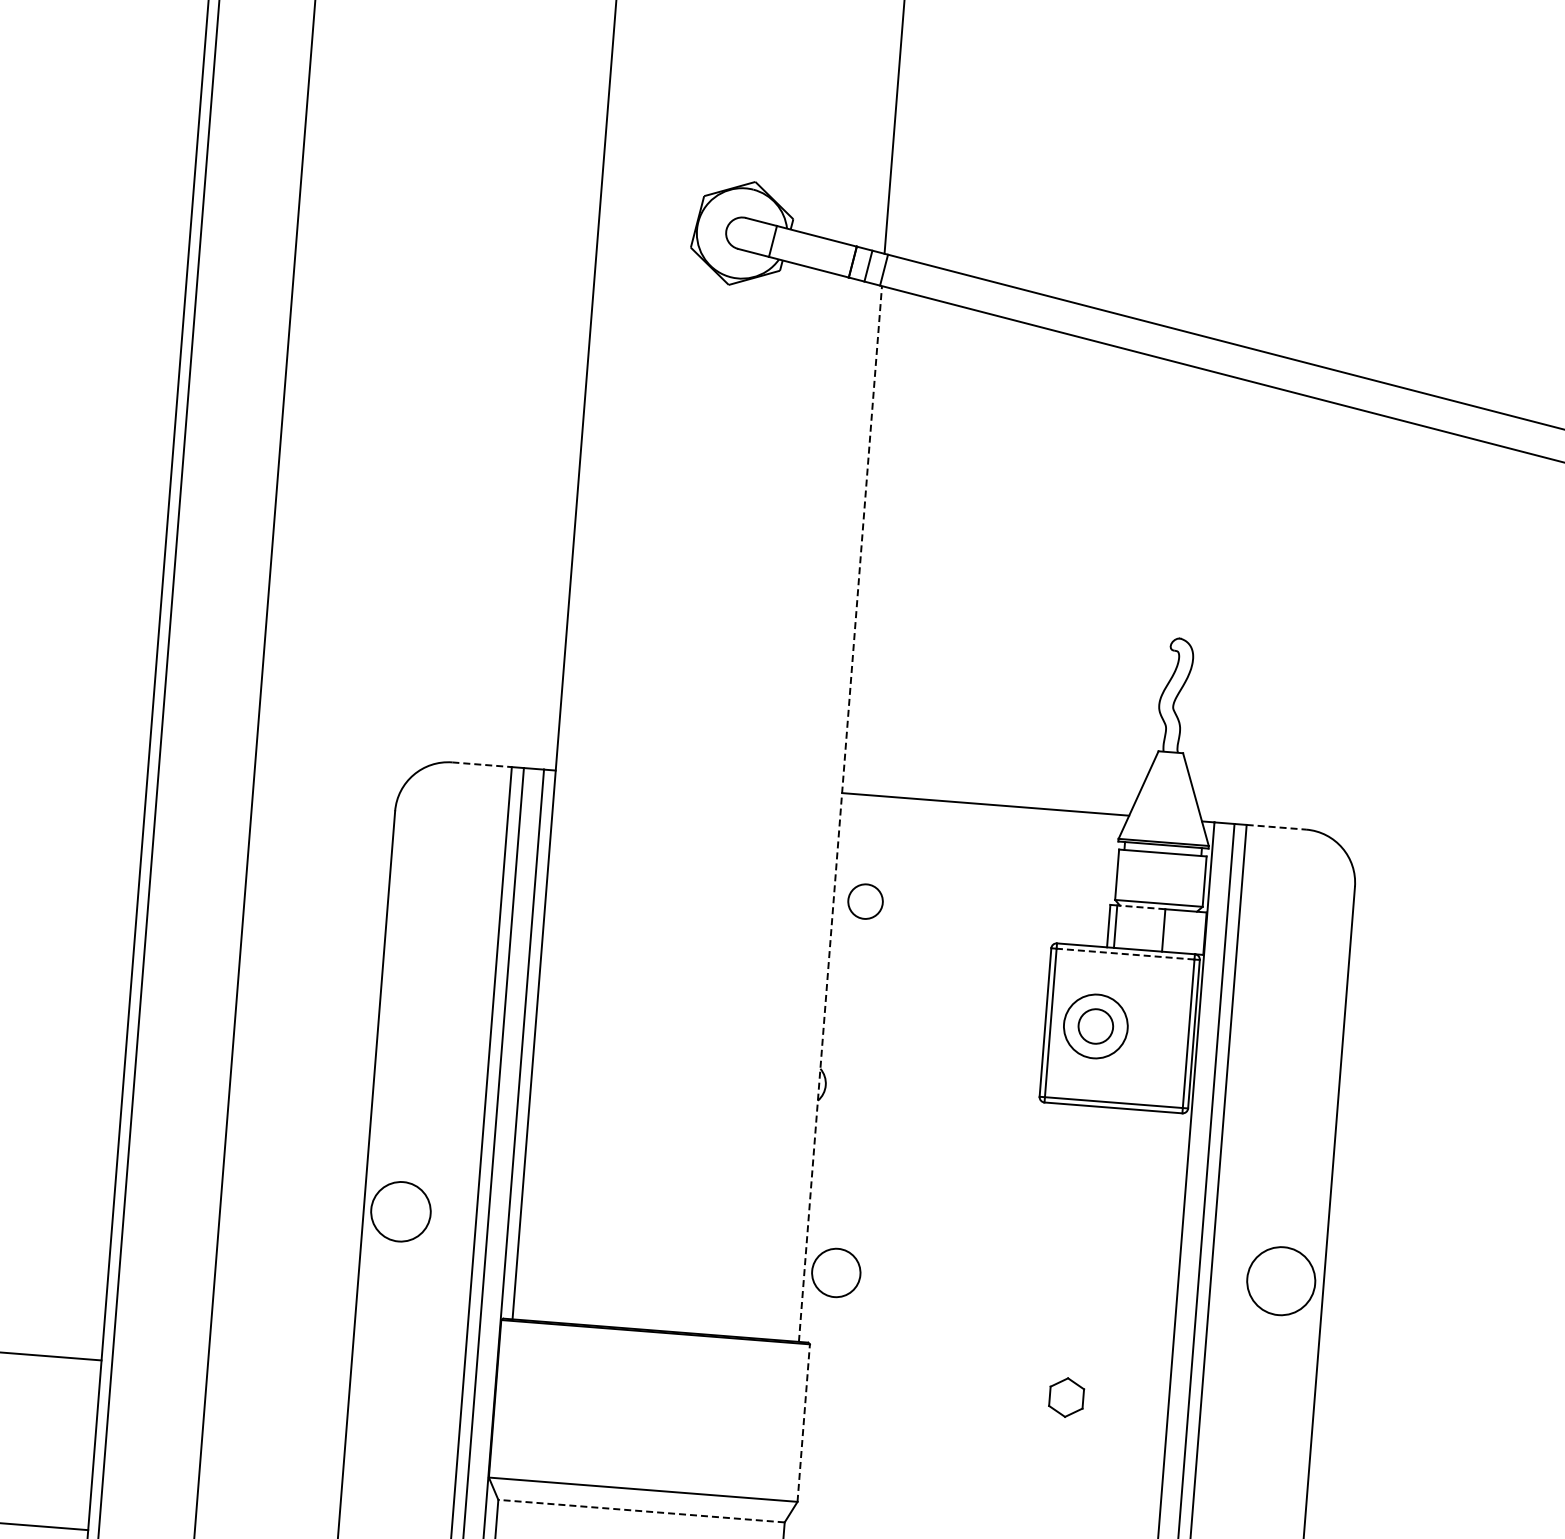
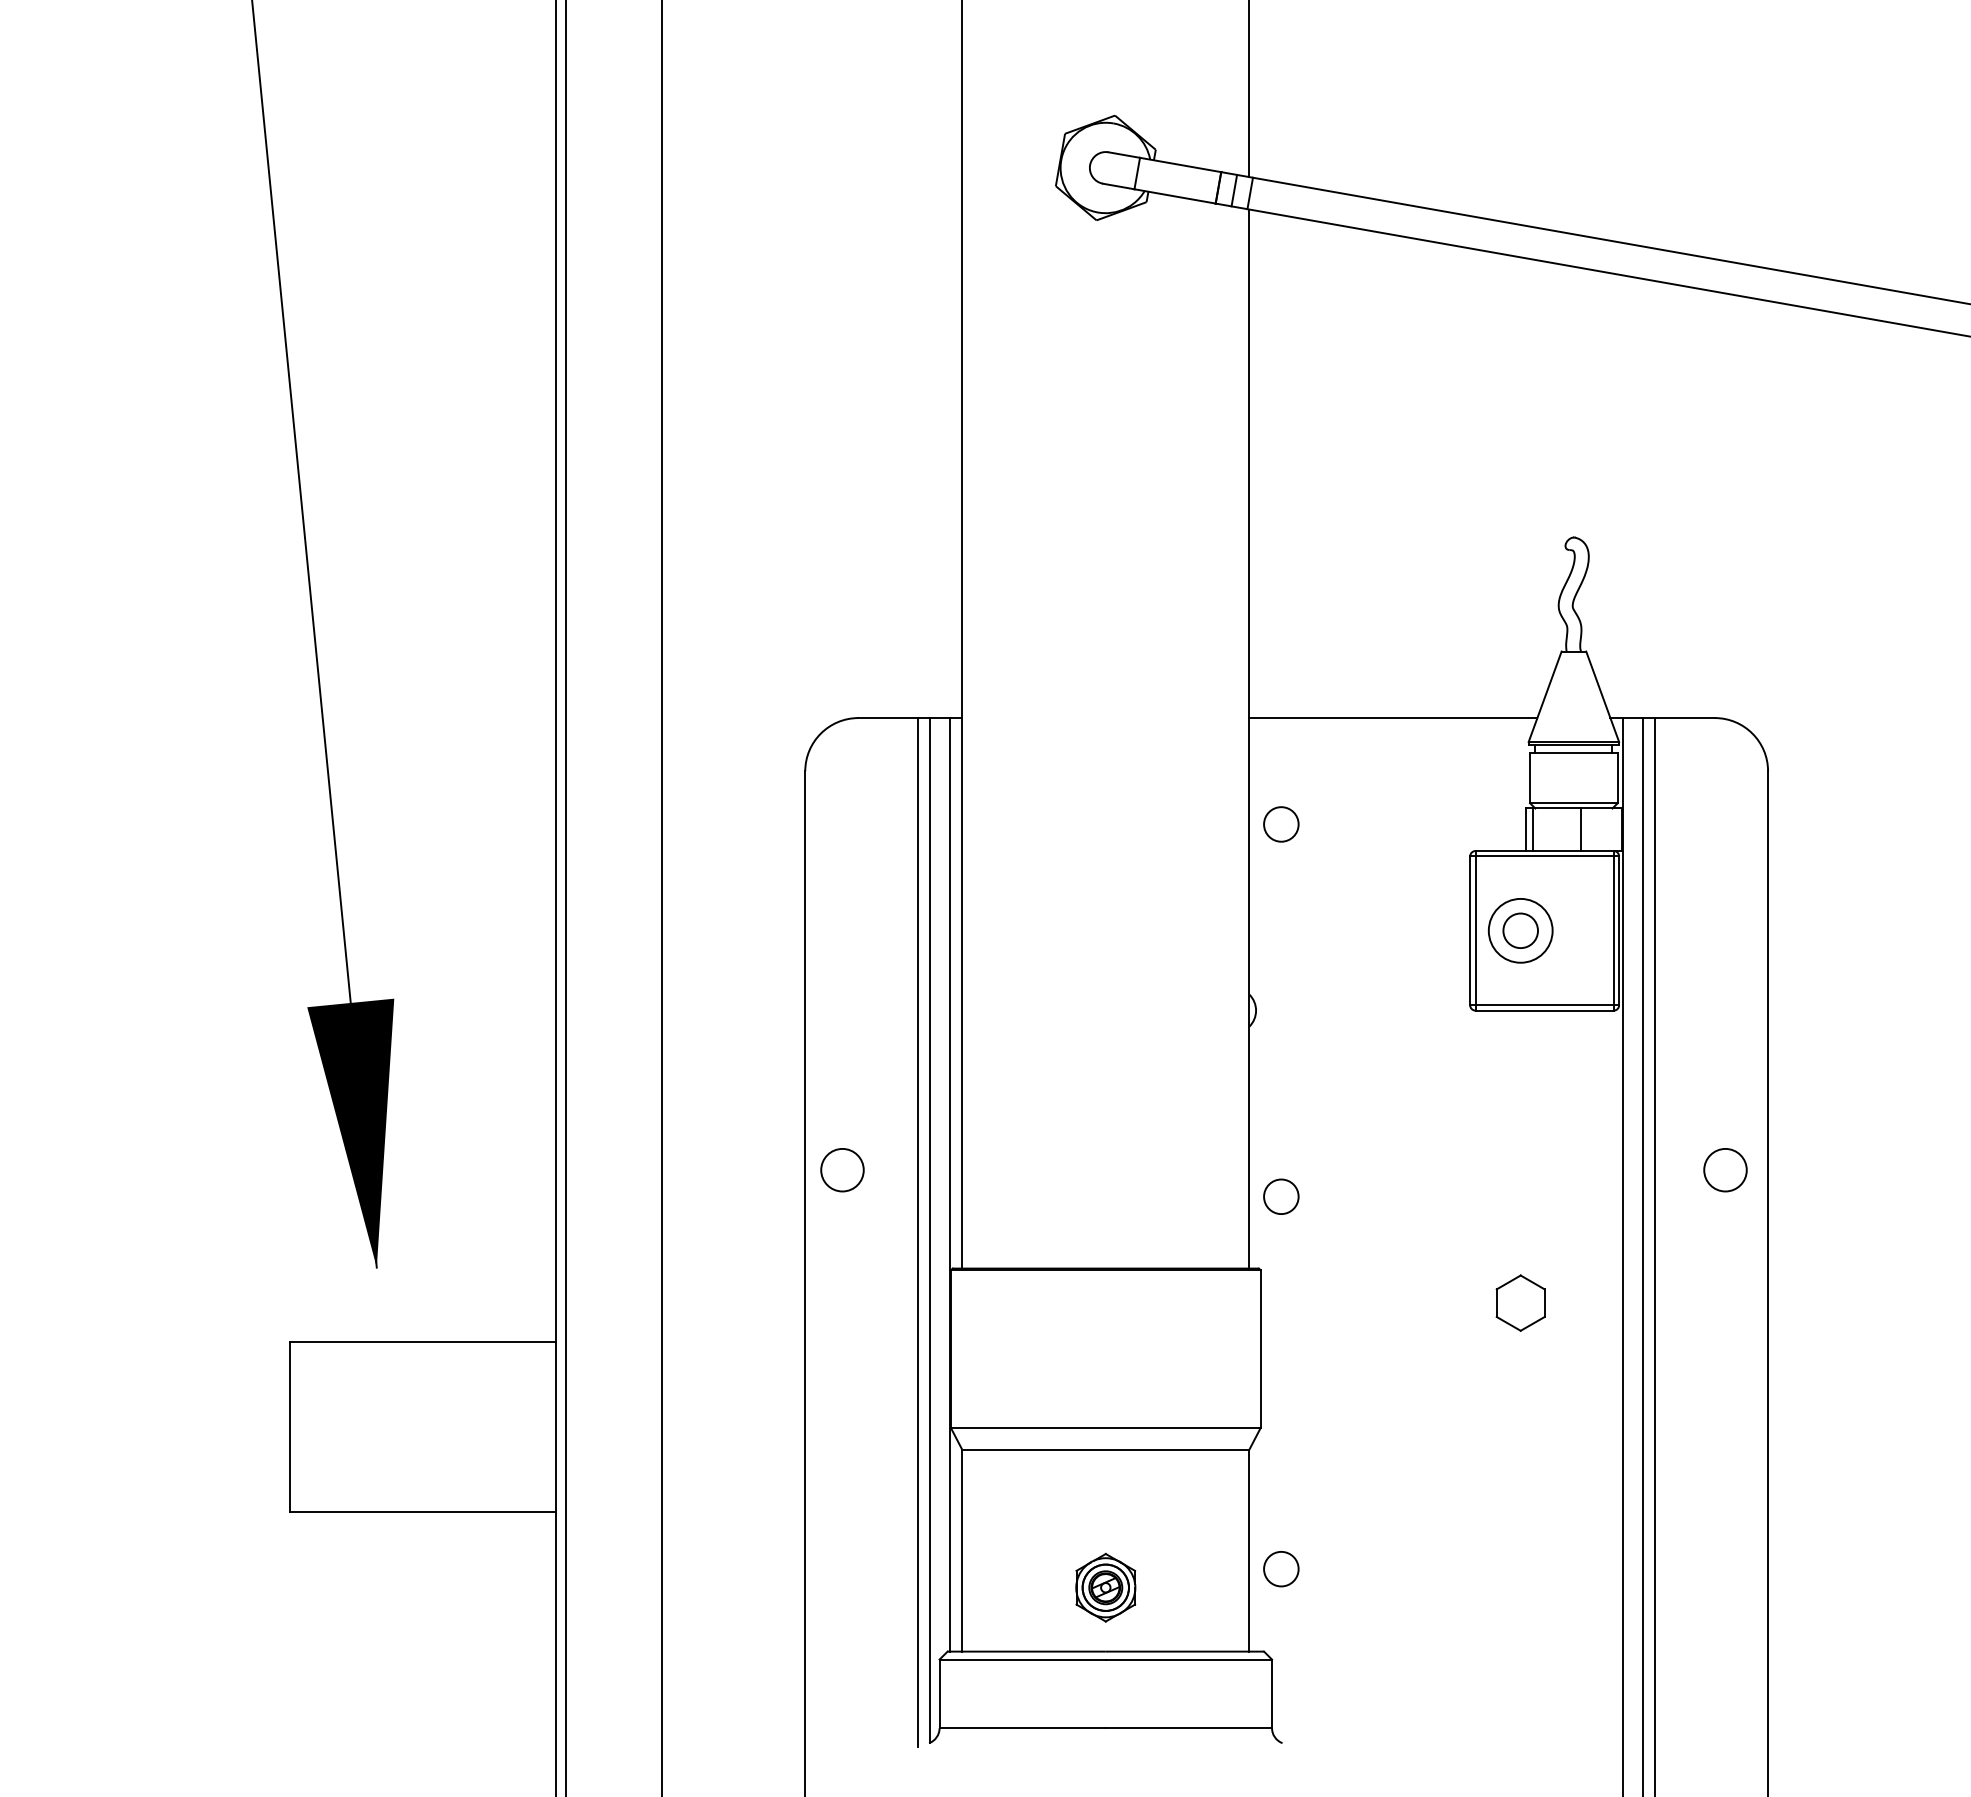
line: (482, 765) -> (888, 718), dashed -> solid
line: (840, 814) -> (1249, 739), dashed -> solid
line: (1276, 827) -> (1685, 718), dashed -> solid
line: (1141, 907) -> (1556, 808), dashed -> solid
line: (1125, 954) -> (1544, 856), dashed -> solid
circle: (400, 1212) -> (842, 1170), size x0.71
circle: (836, 1272) -> (1281, 1196), size x0.71
circle: (1281, 1280) -> (1725, 1169), size x0.62
part: (1066, 1396) -> (1520, 1302), size x1.43
line: (803, 1423) -> (1260, 1349), dashed -> solid
line: (641, 1510) -> (1105, 1449), dashed -> solid

